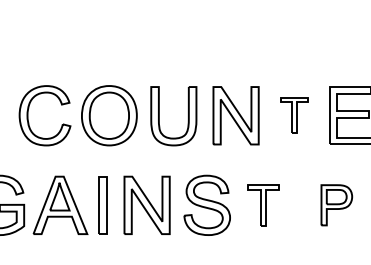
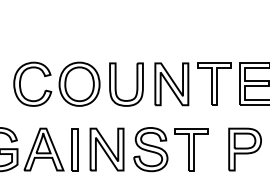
part: (294, 115) -> (214, 84), size x1.67
part: (336, 204) -> (244, 148), size x1.43
part: (263, 205) -> (191, 149), size x1.43

